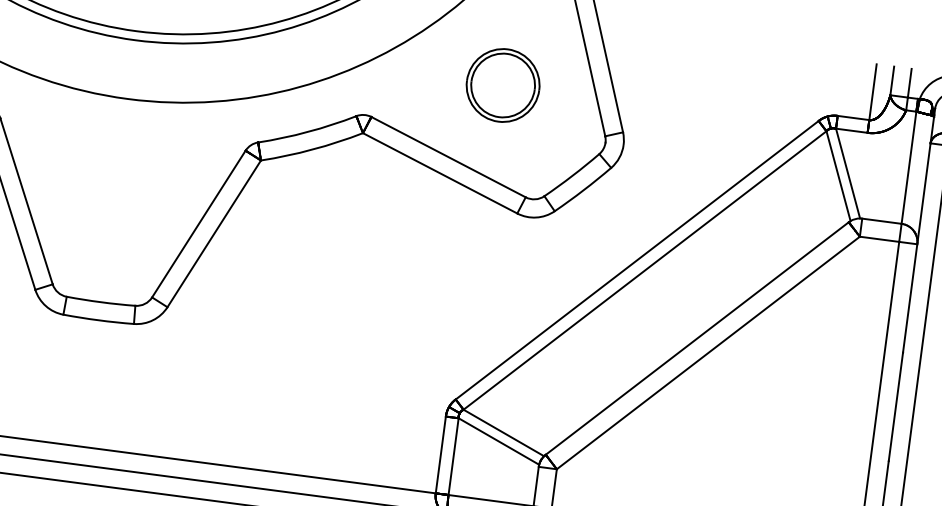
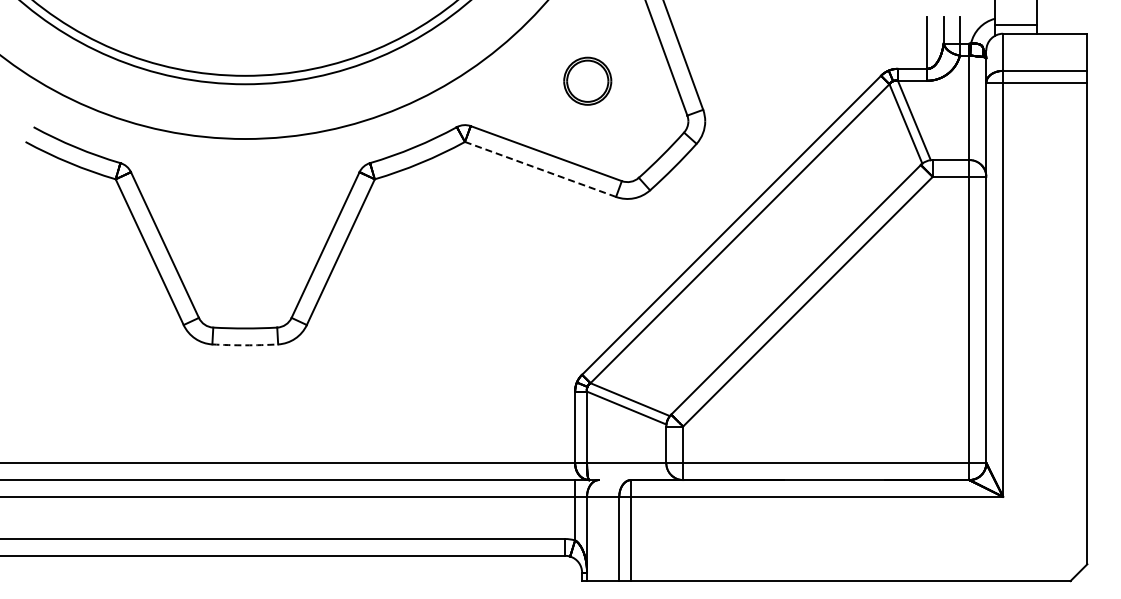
part: (503, 84) -> (587, 80), size x0.7
line: (440, 173) -> (540, 169), solid -> dashed
arc: (98, 320) -> (245, 345), solid -> dashed

